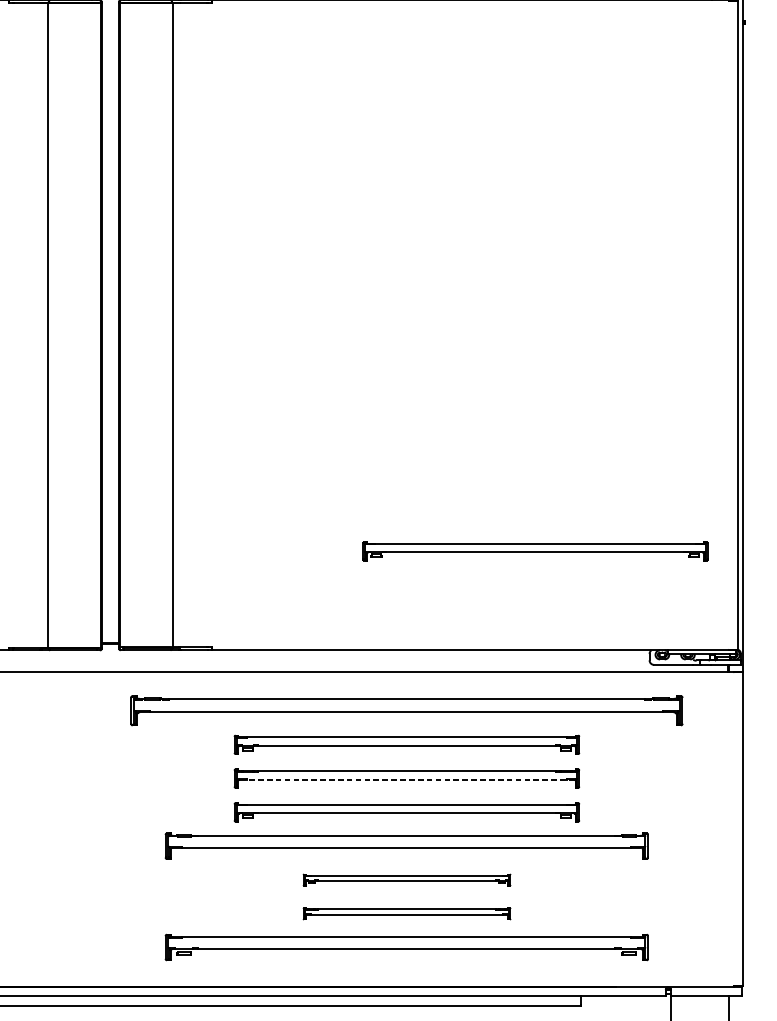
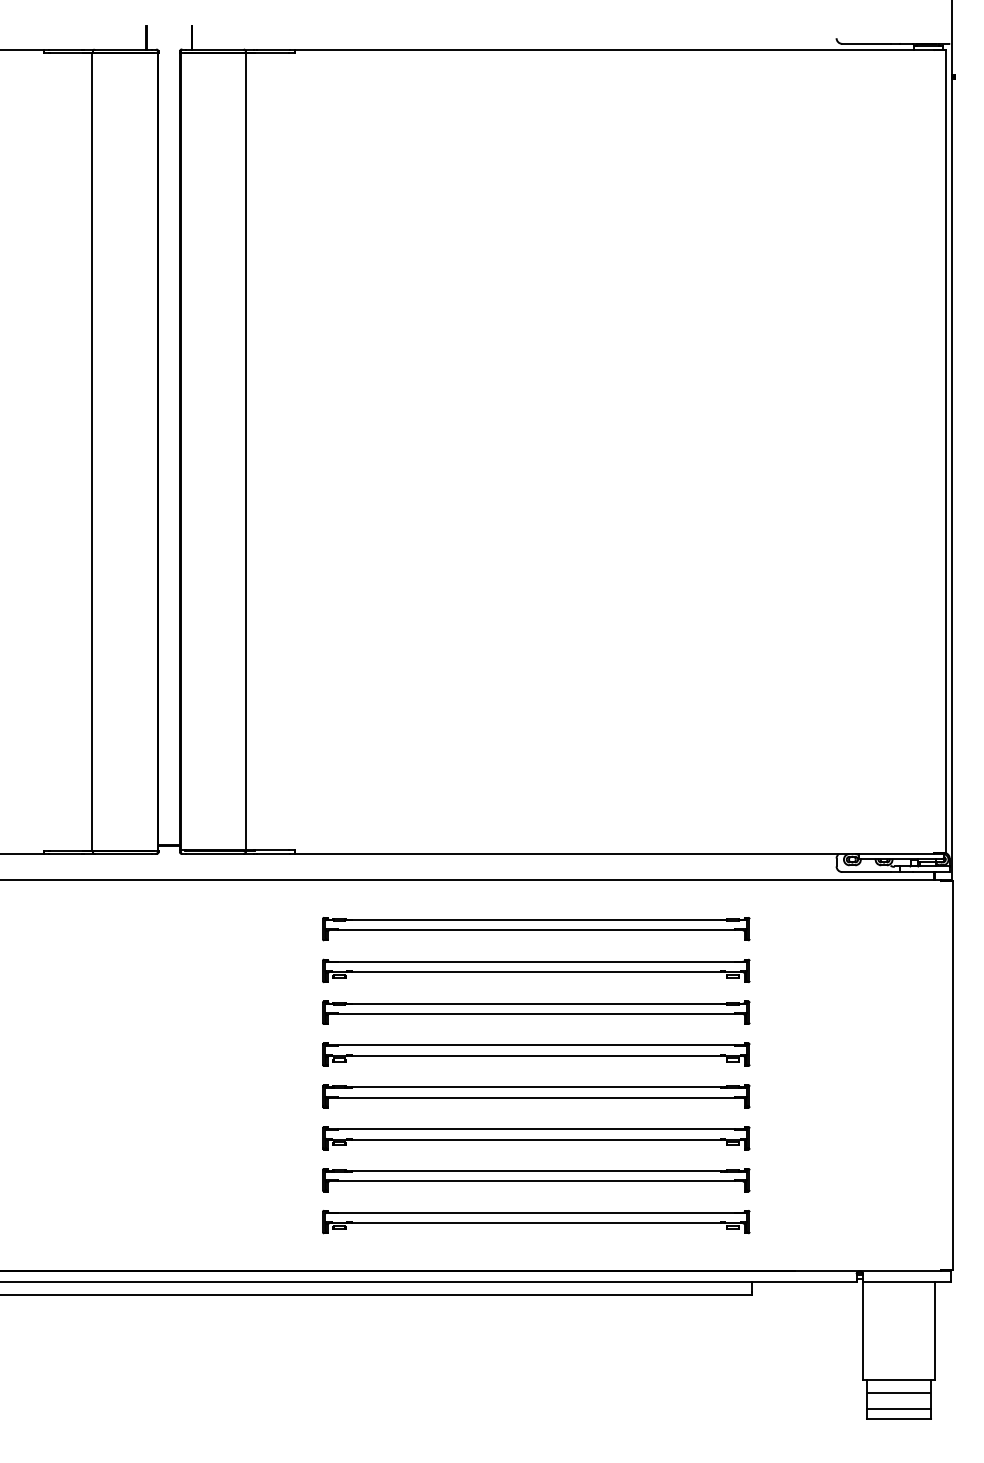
part: (535, 551) -> (695, 731), removed
part: (407, 711) -> (536, 929), size x0.62
line: (407, 779) -> (536, 1014), dashed -> solid
part: (407, 846) -> (536, 1096), size x0.71
part: (407, 880) -> (536, 1138), size x1.67
part: (407, 914) -> (536, 1180), size x1.67
part: (407, 948) -> (536, 1222), size x0.71

